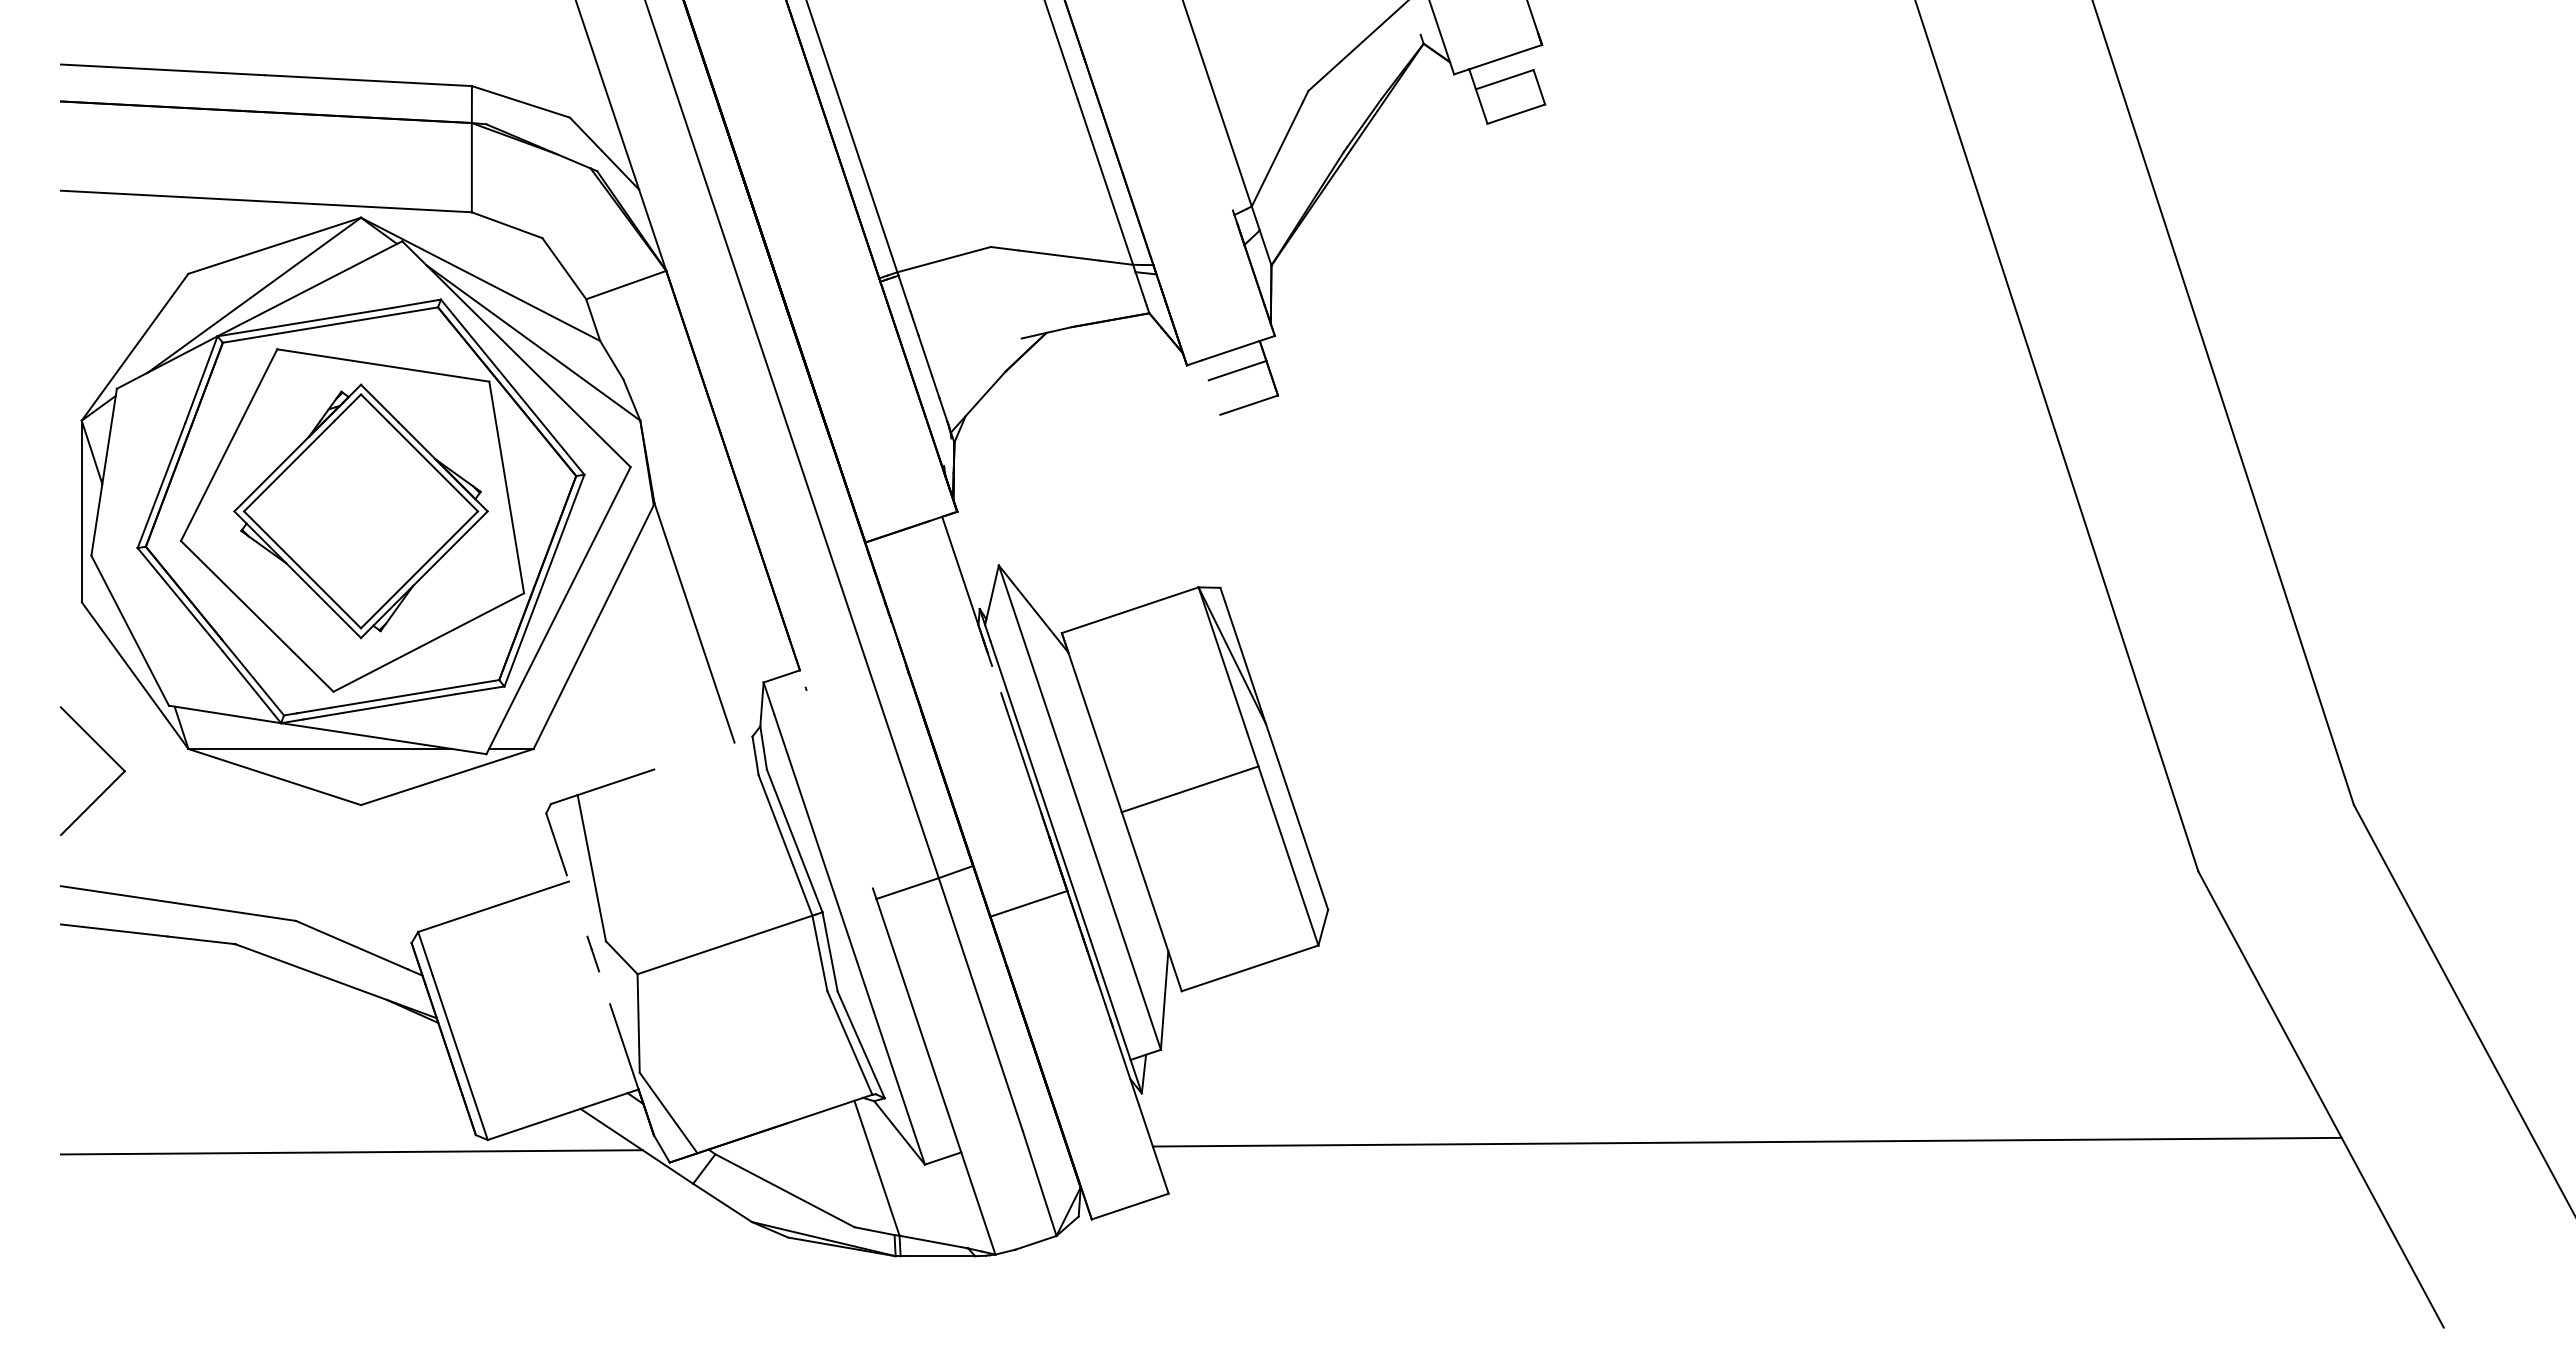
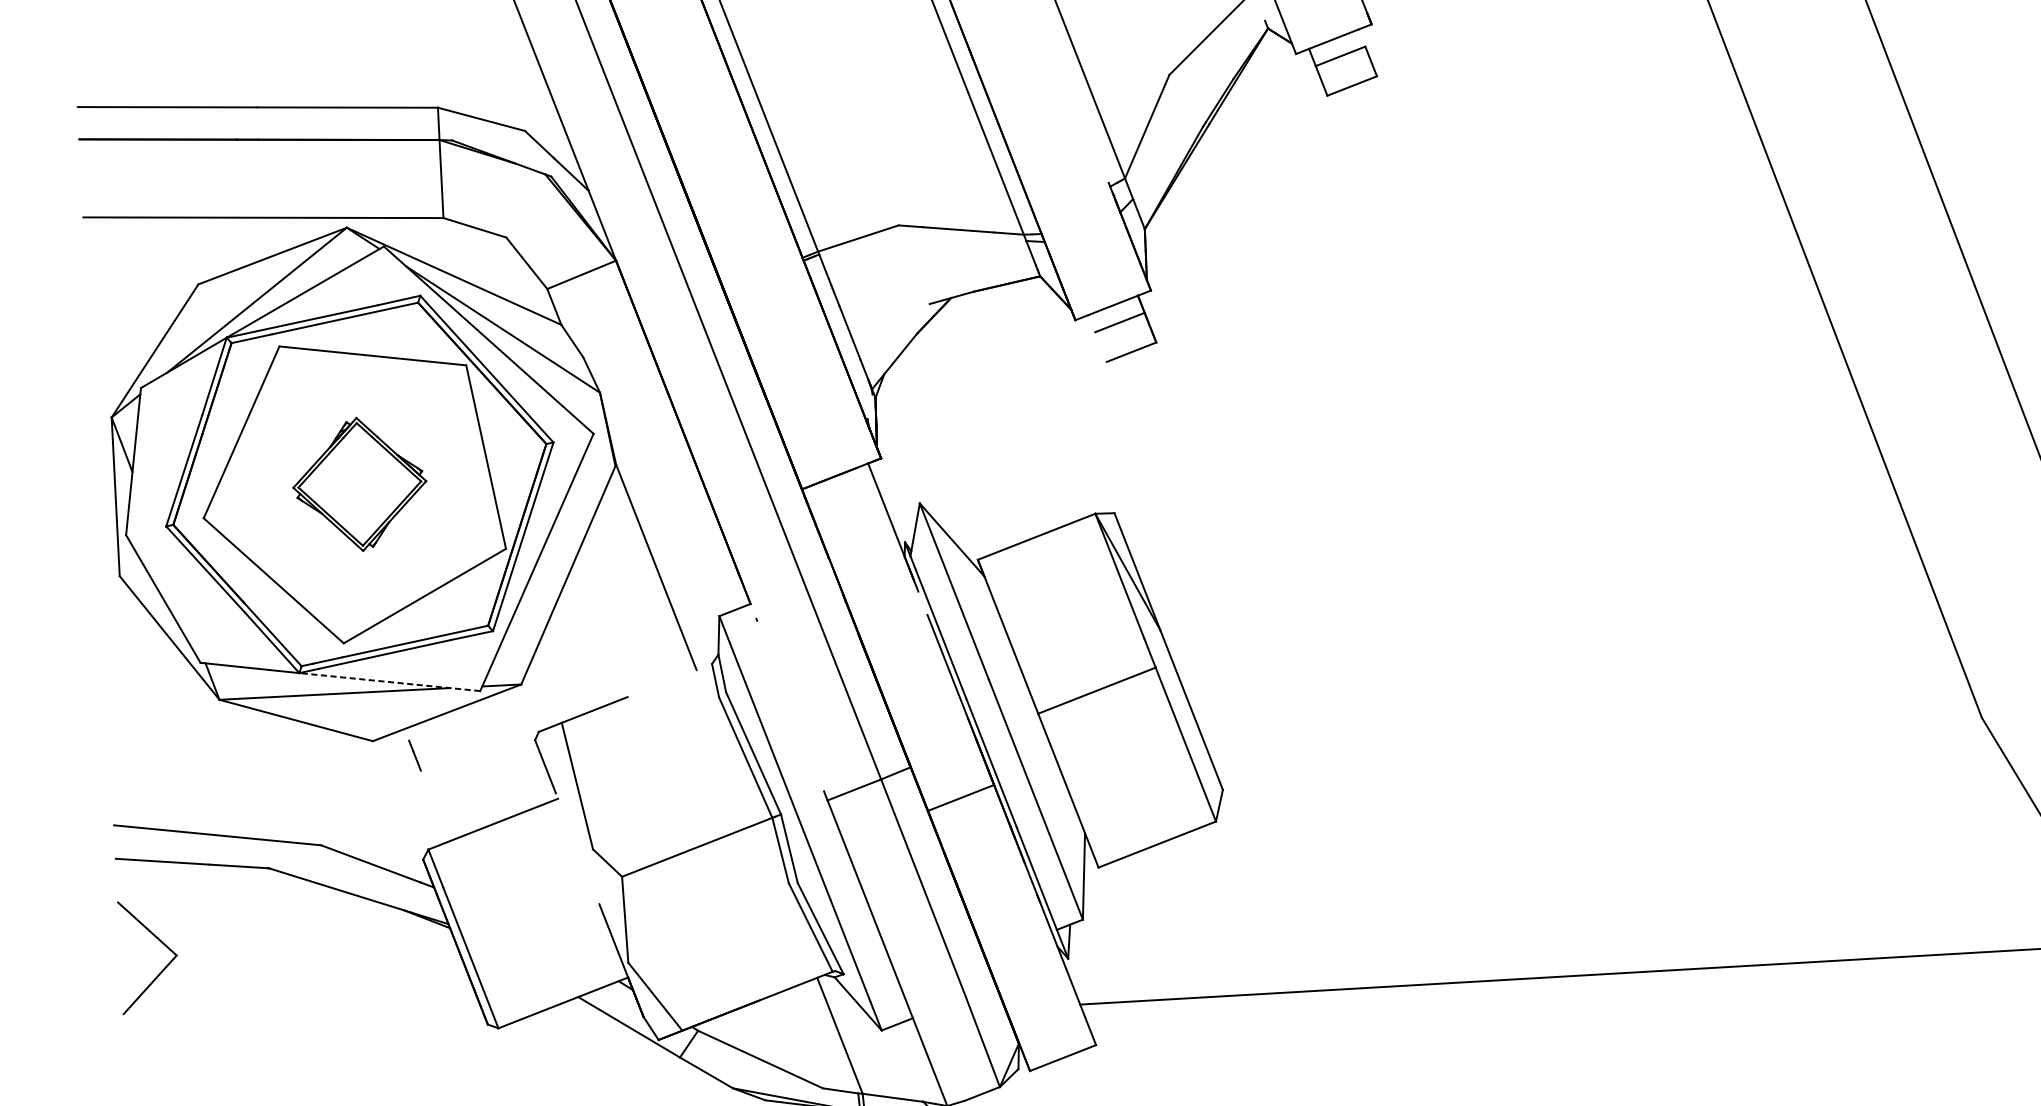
part: (360, 511) -> (359, 484), size x0.6
line: (383, 738) -> (389, 681), solid -> dashed
part: (107, 755) -> (160, 942), moved
line: (593, 953) -> (415, 755), moved
line: (351, 1152) -> (379, 1045), removed

